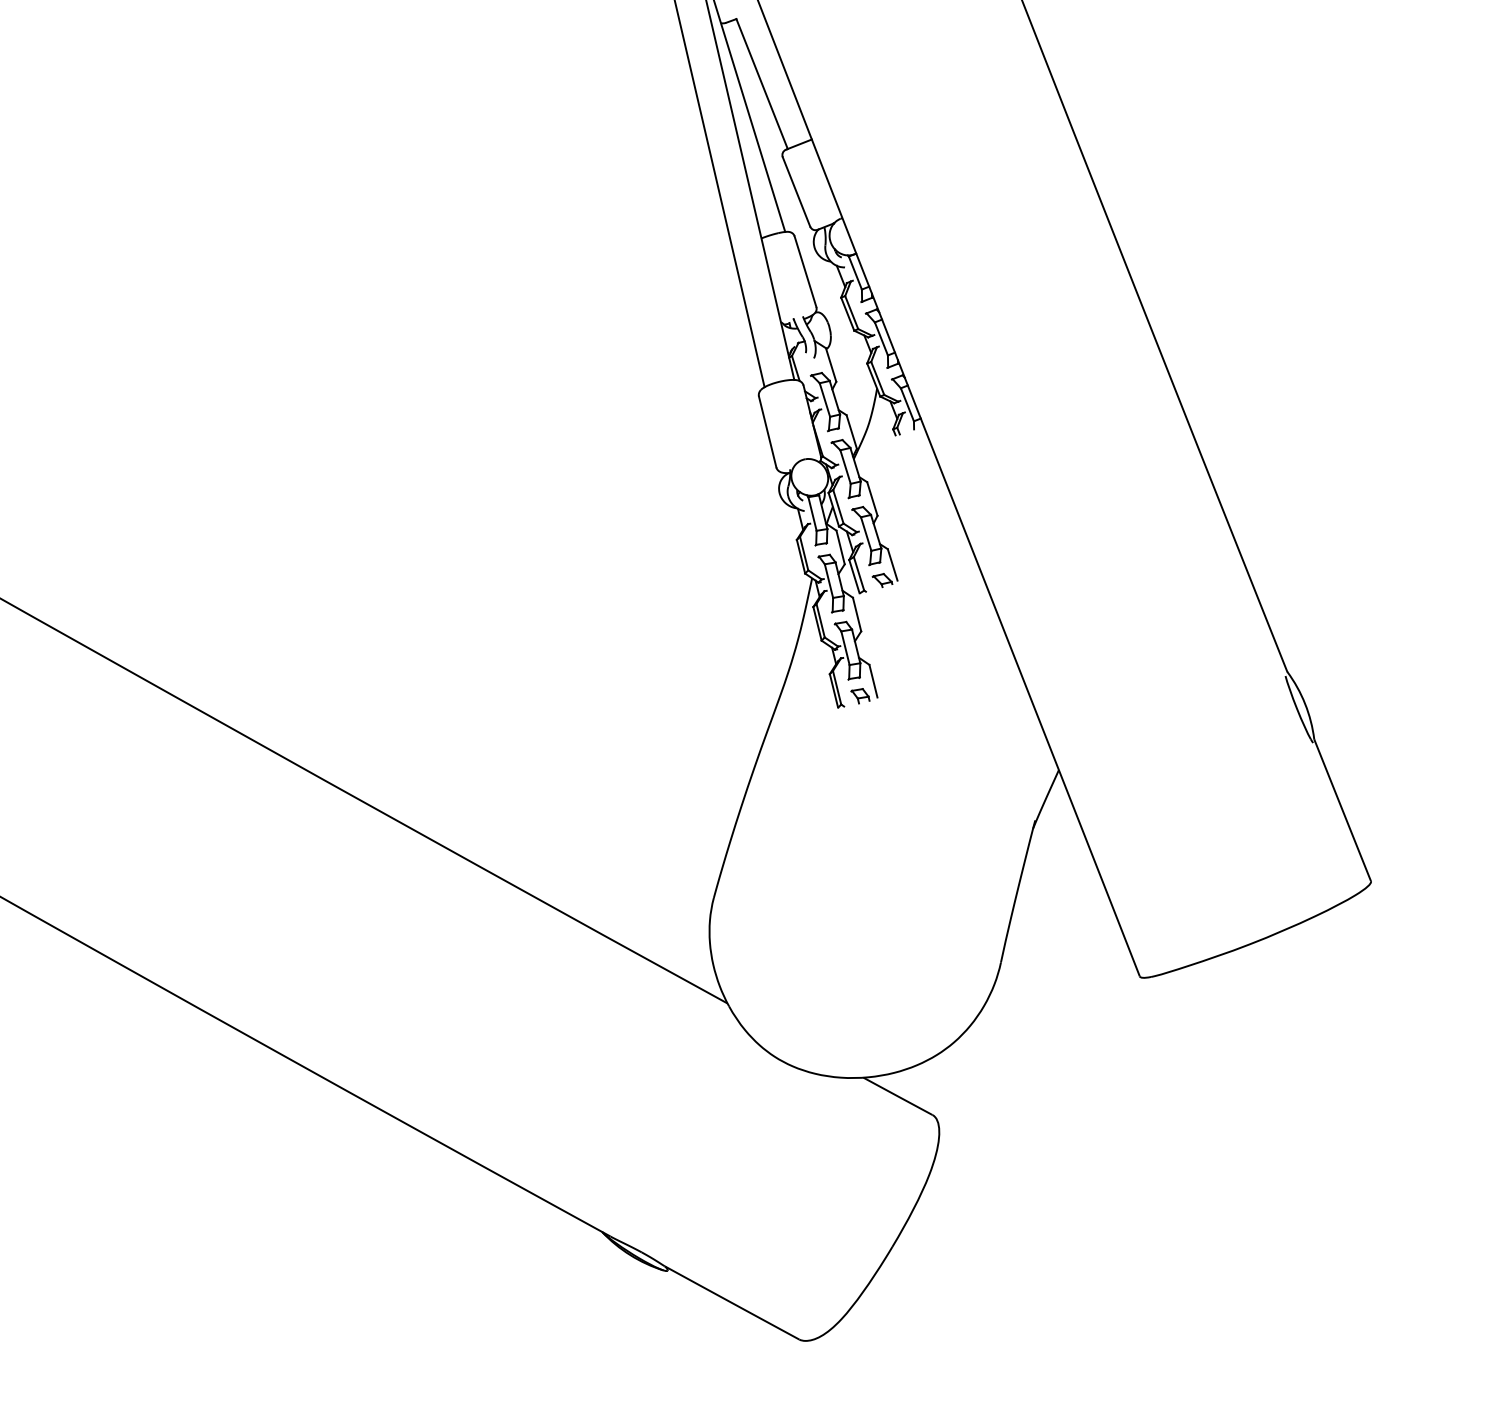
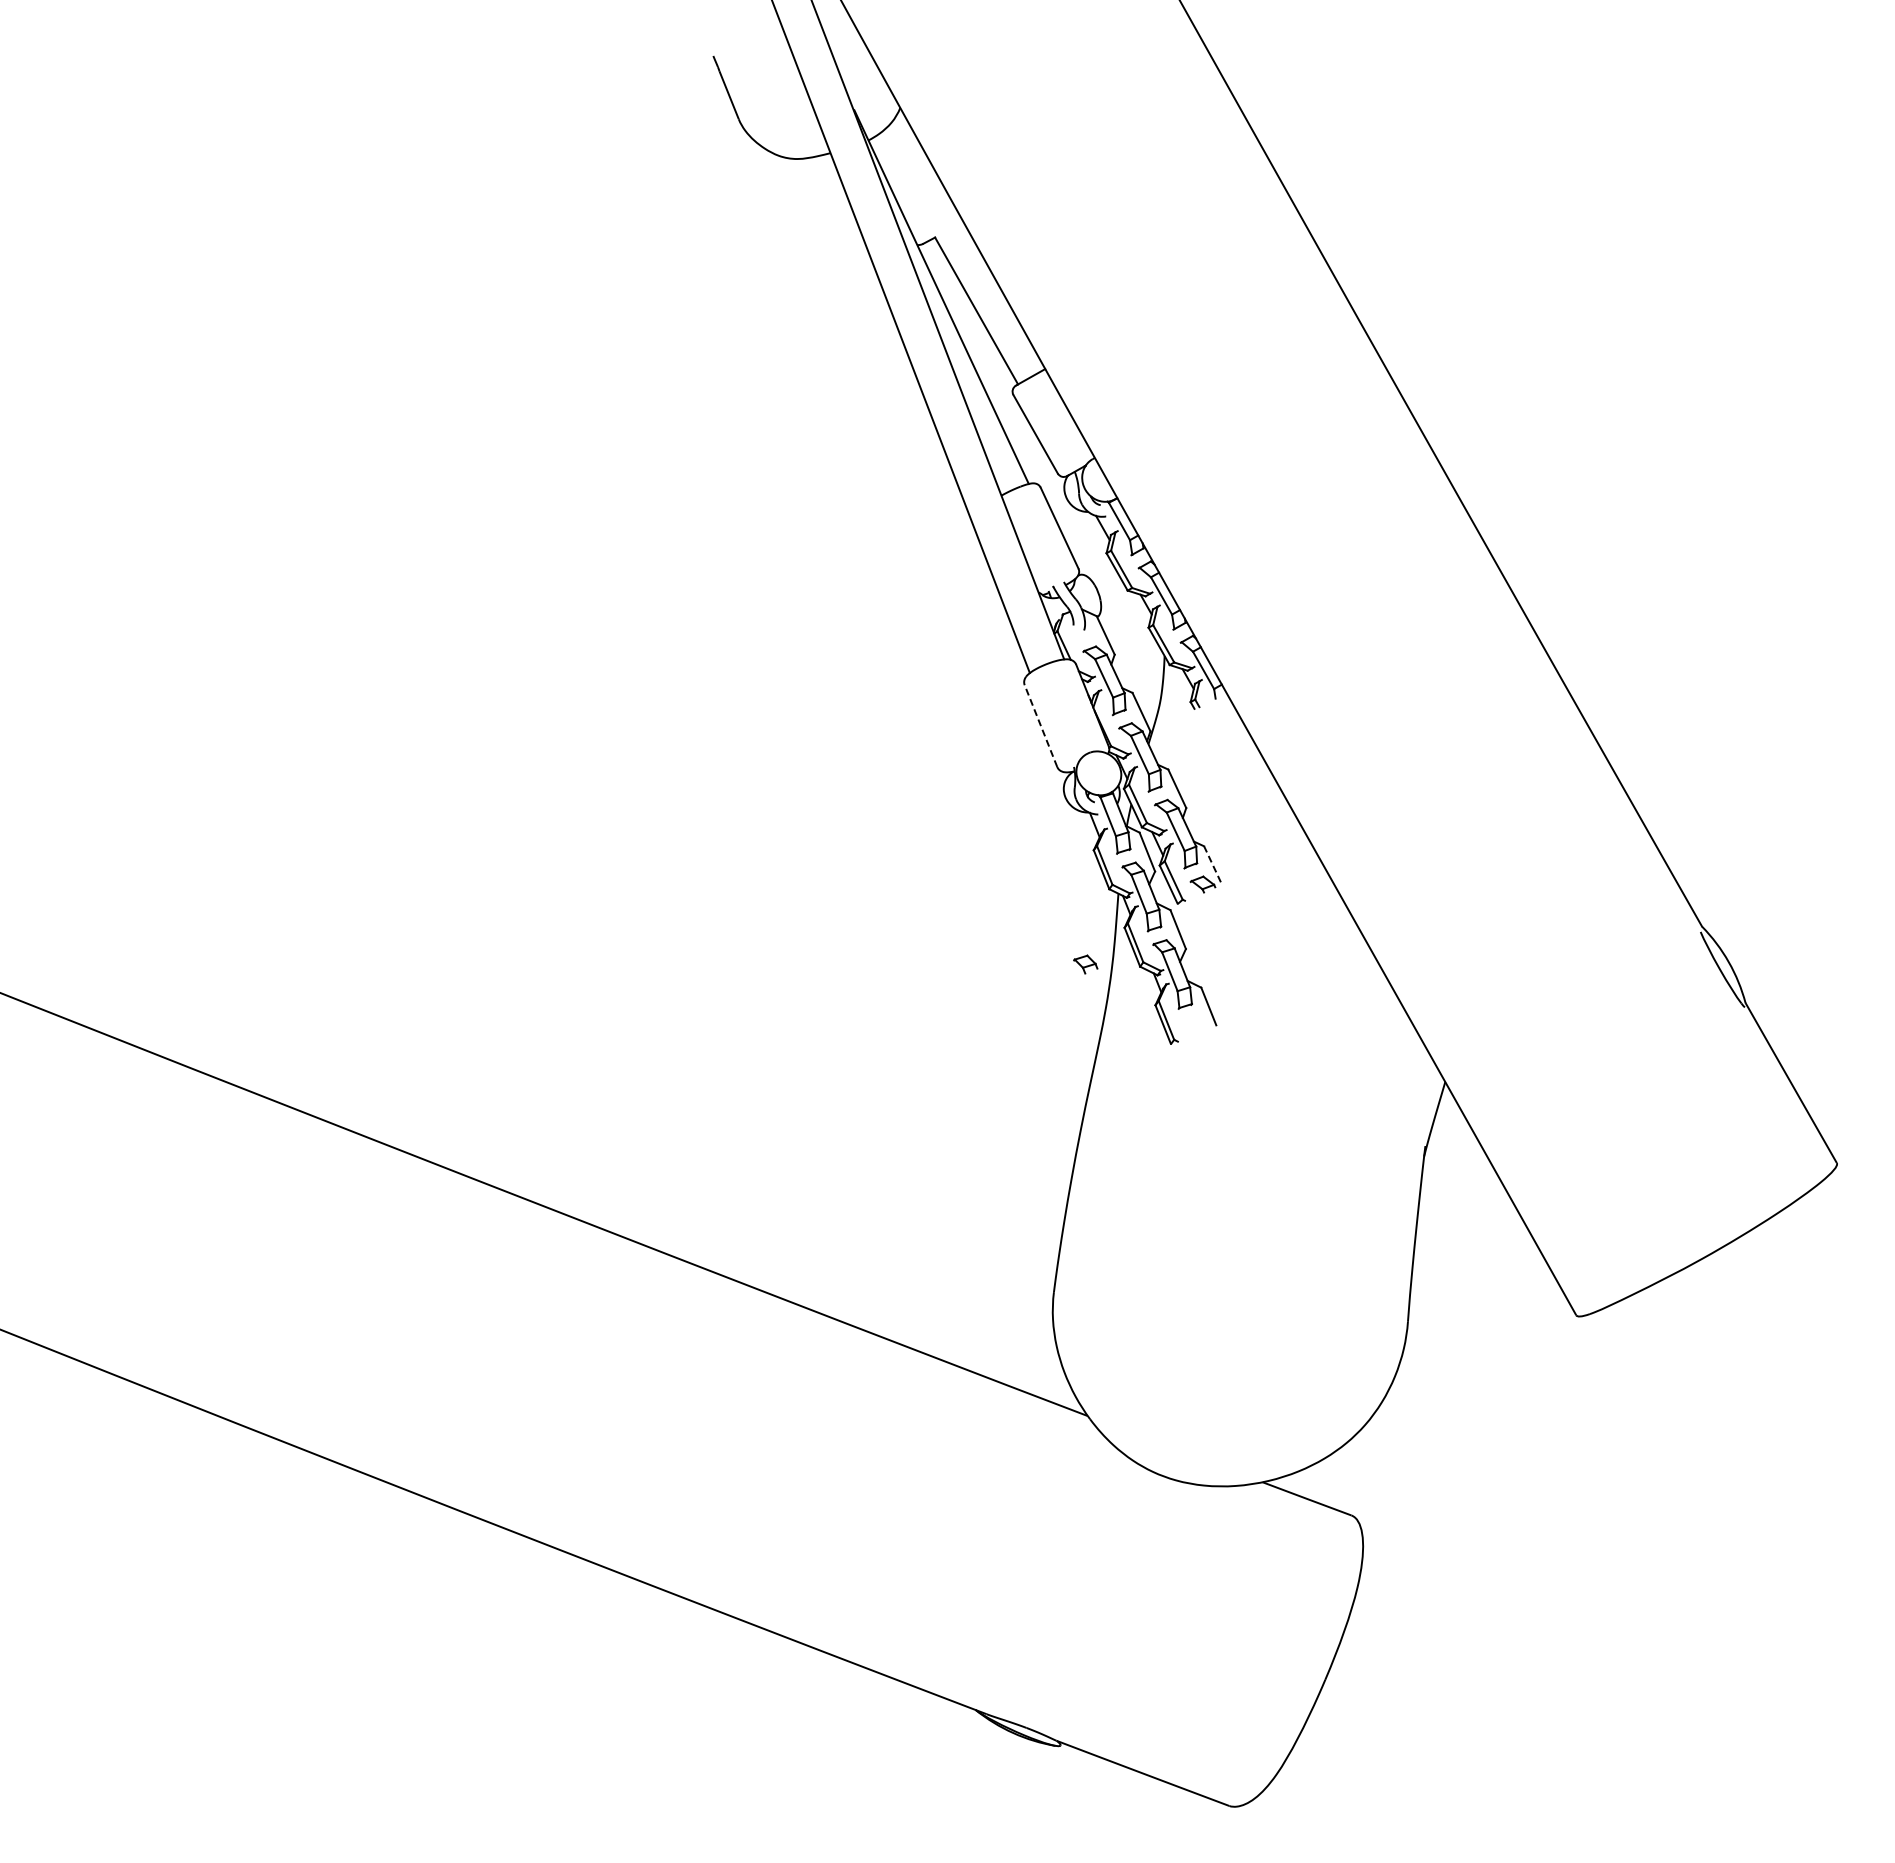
line: (767, 432) -> (1040, 726), solid -> dashed
line: (892, 565) -> (1212, 864), solid -> dashed
part: (860, 696) -> (1085, 964), moved

